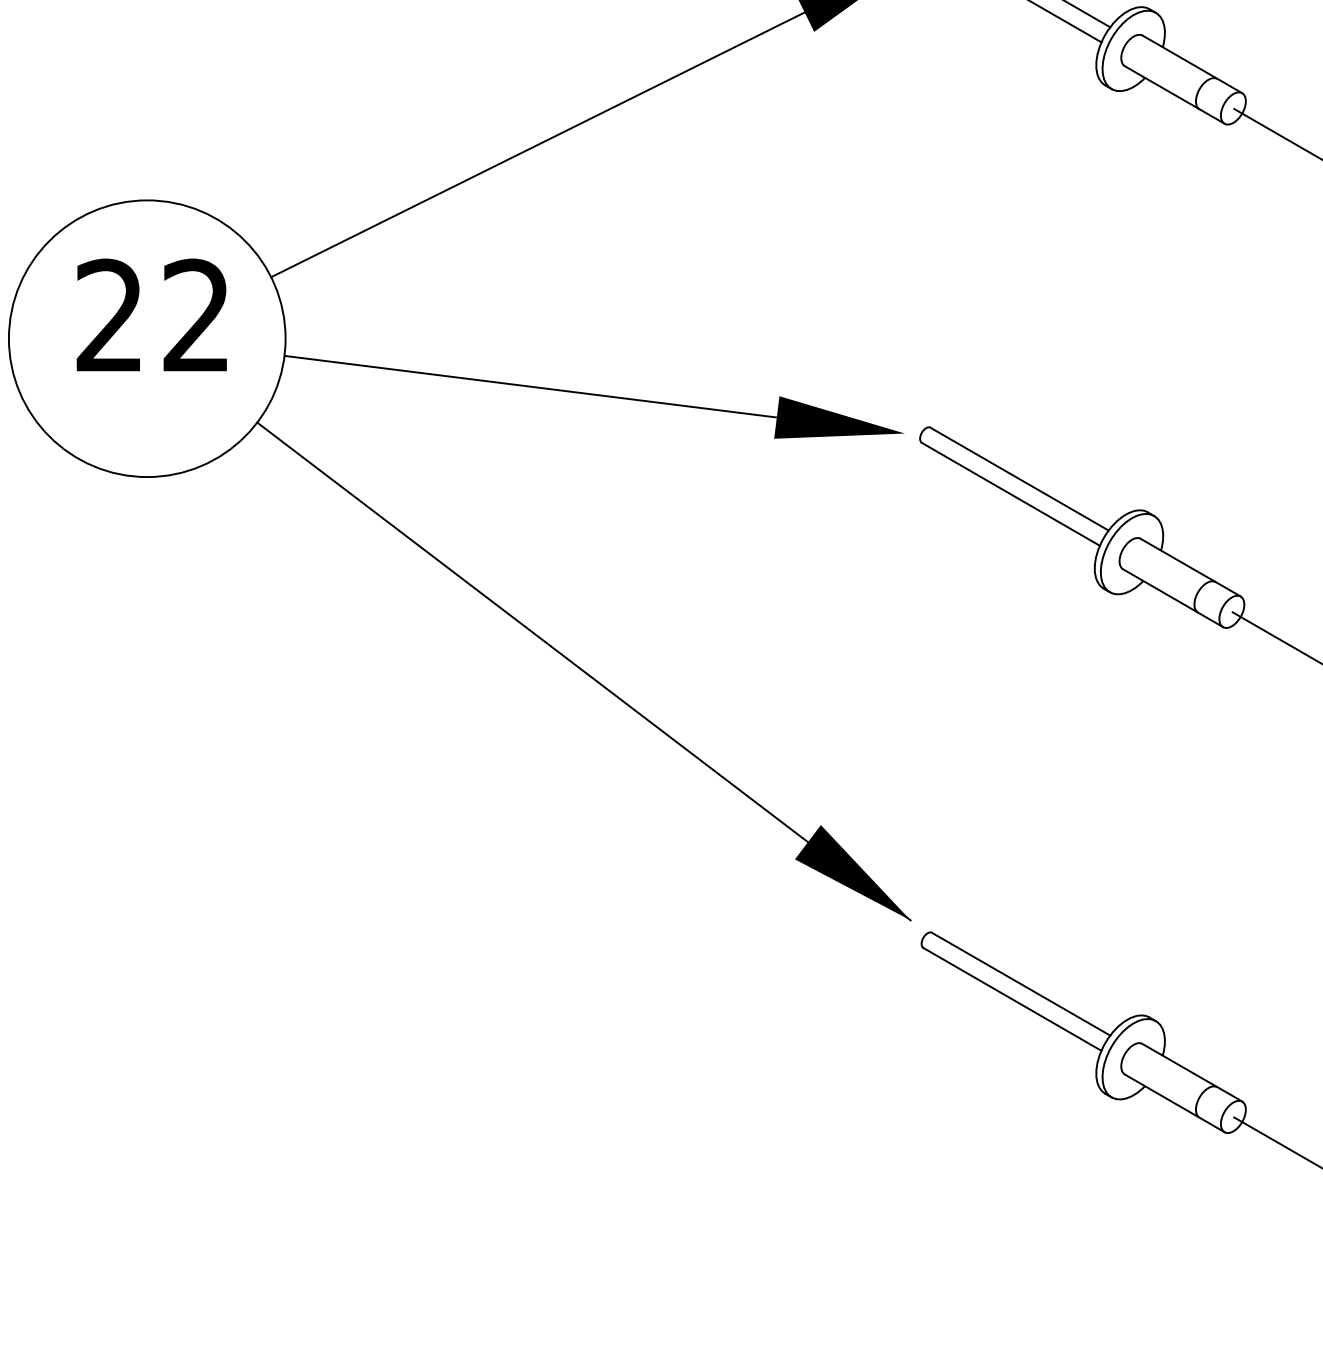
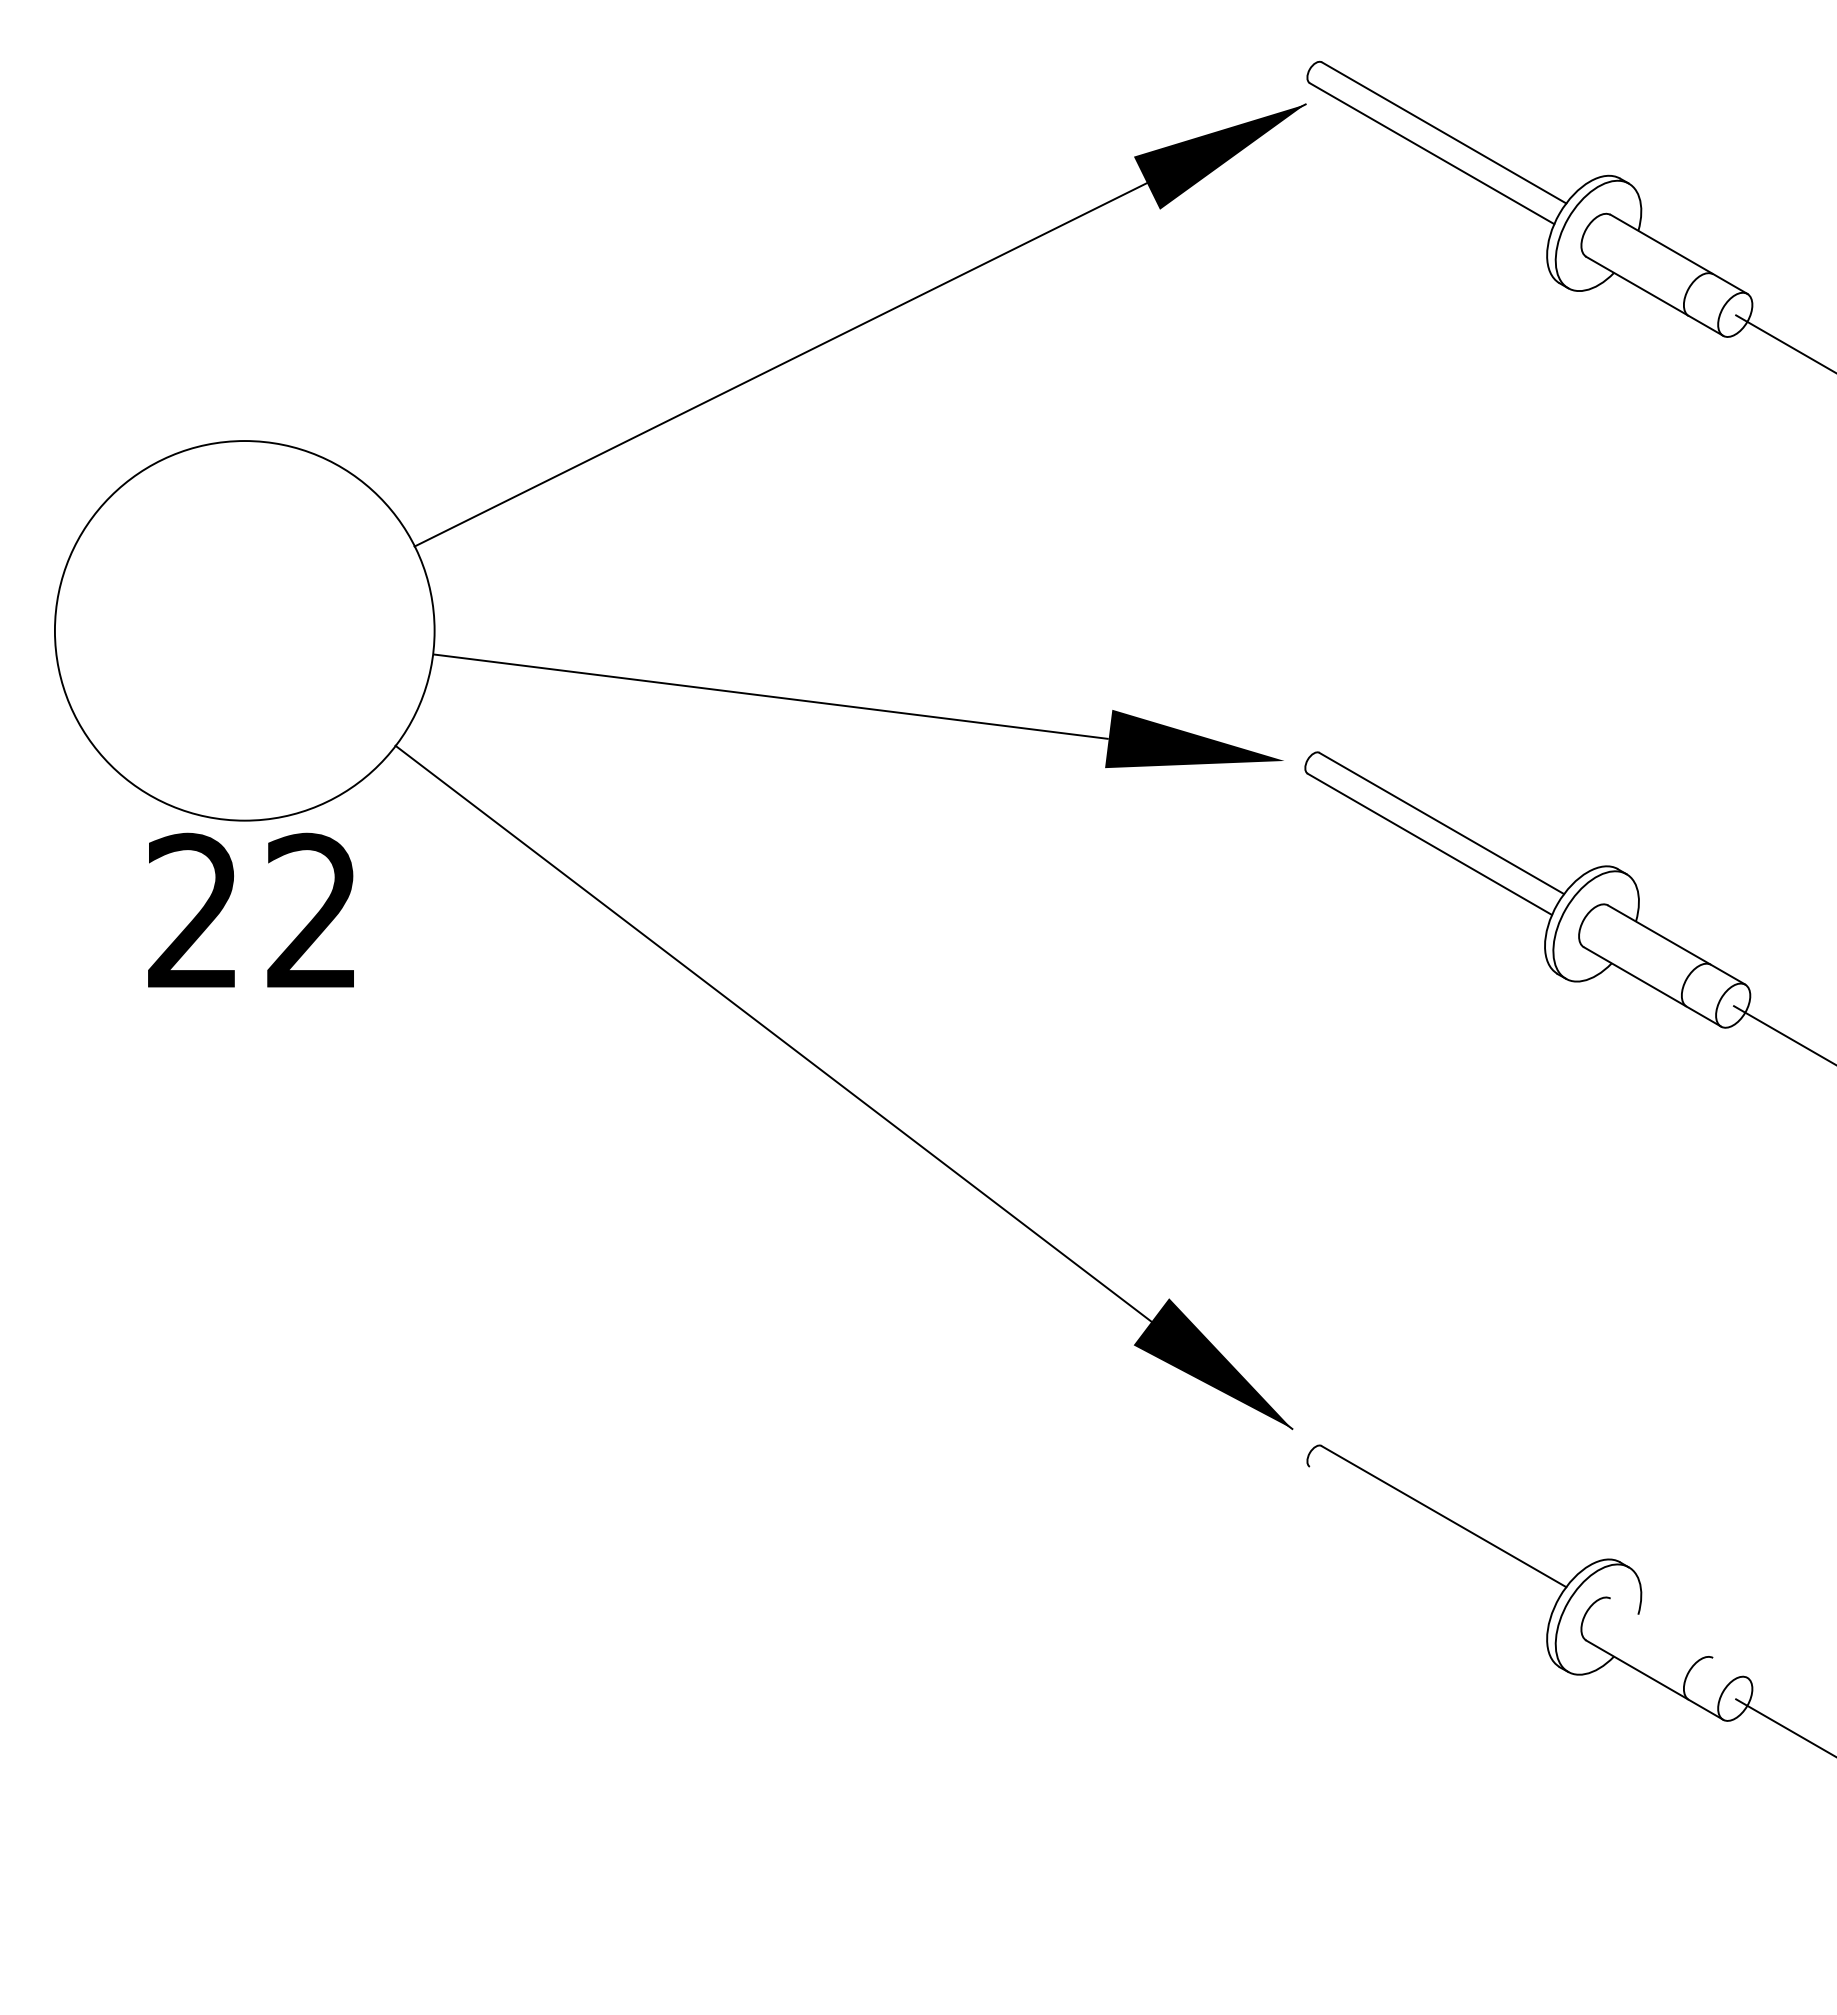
text: (151, 314) -> (250, 909), moved
line: (1012, 999) -> (1431, 1537), removed
line: (1192, 1072) -> (1678, 1637), removed

